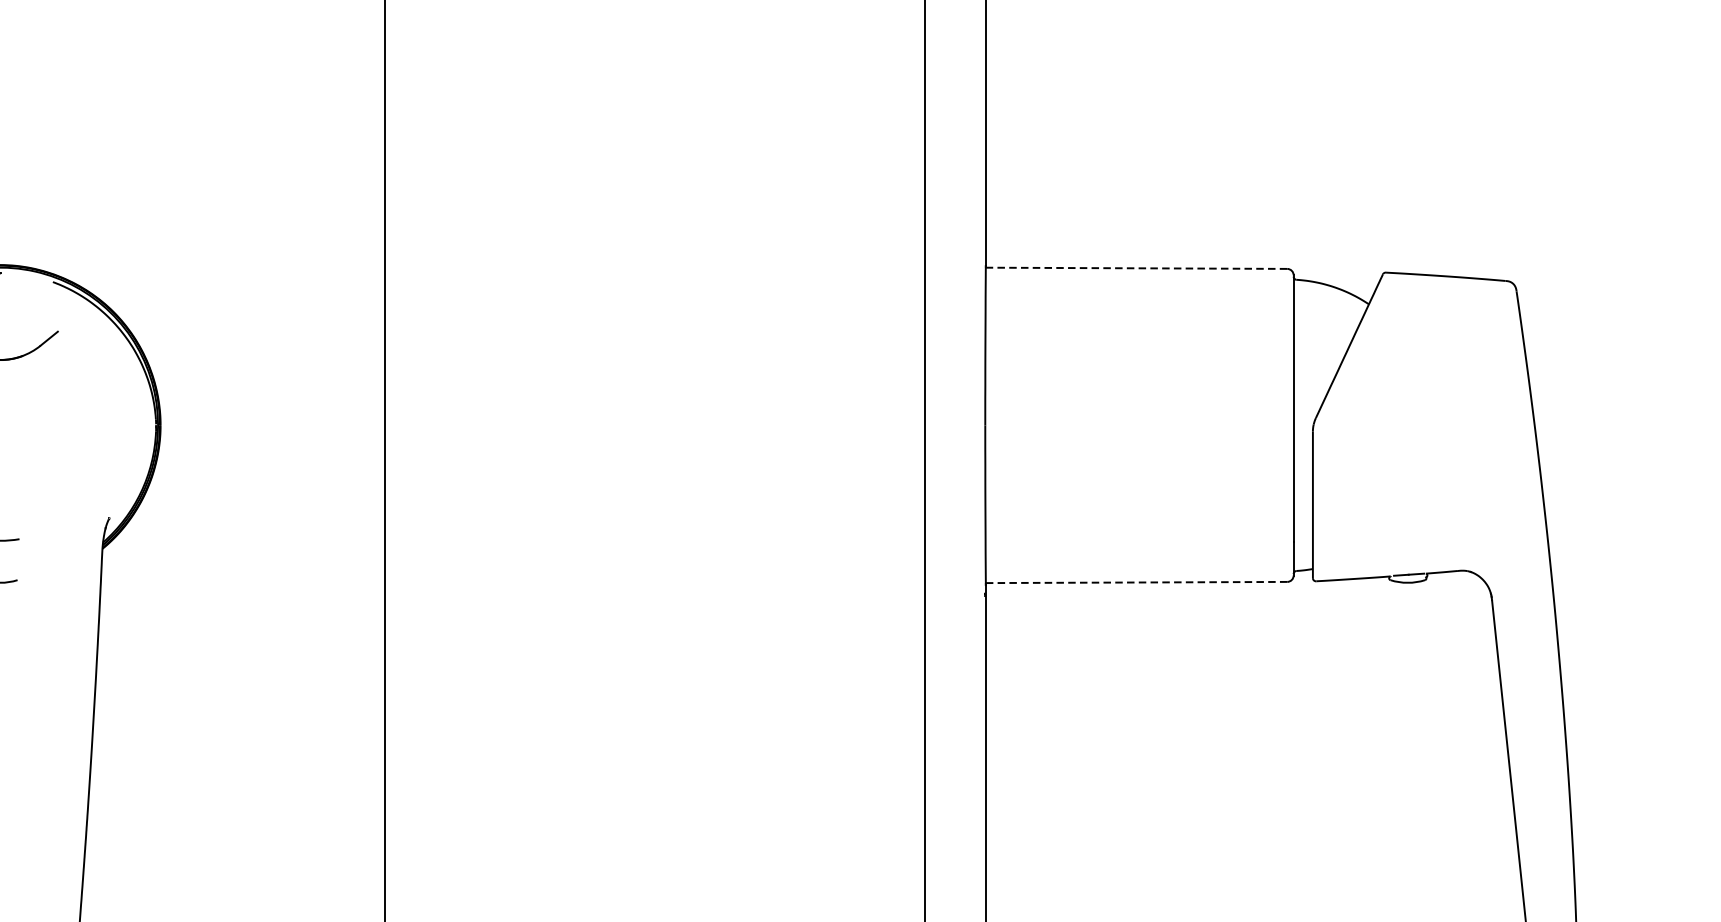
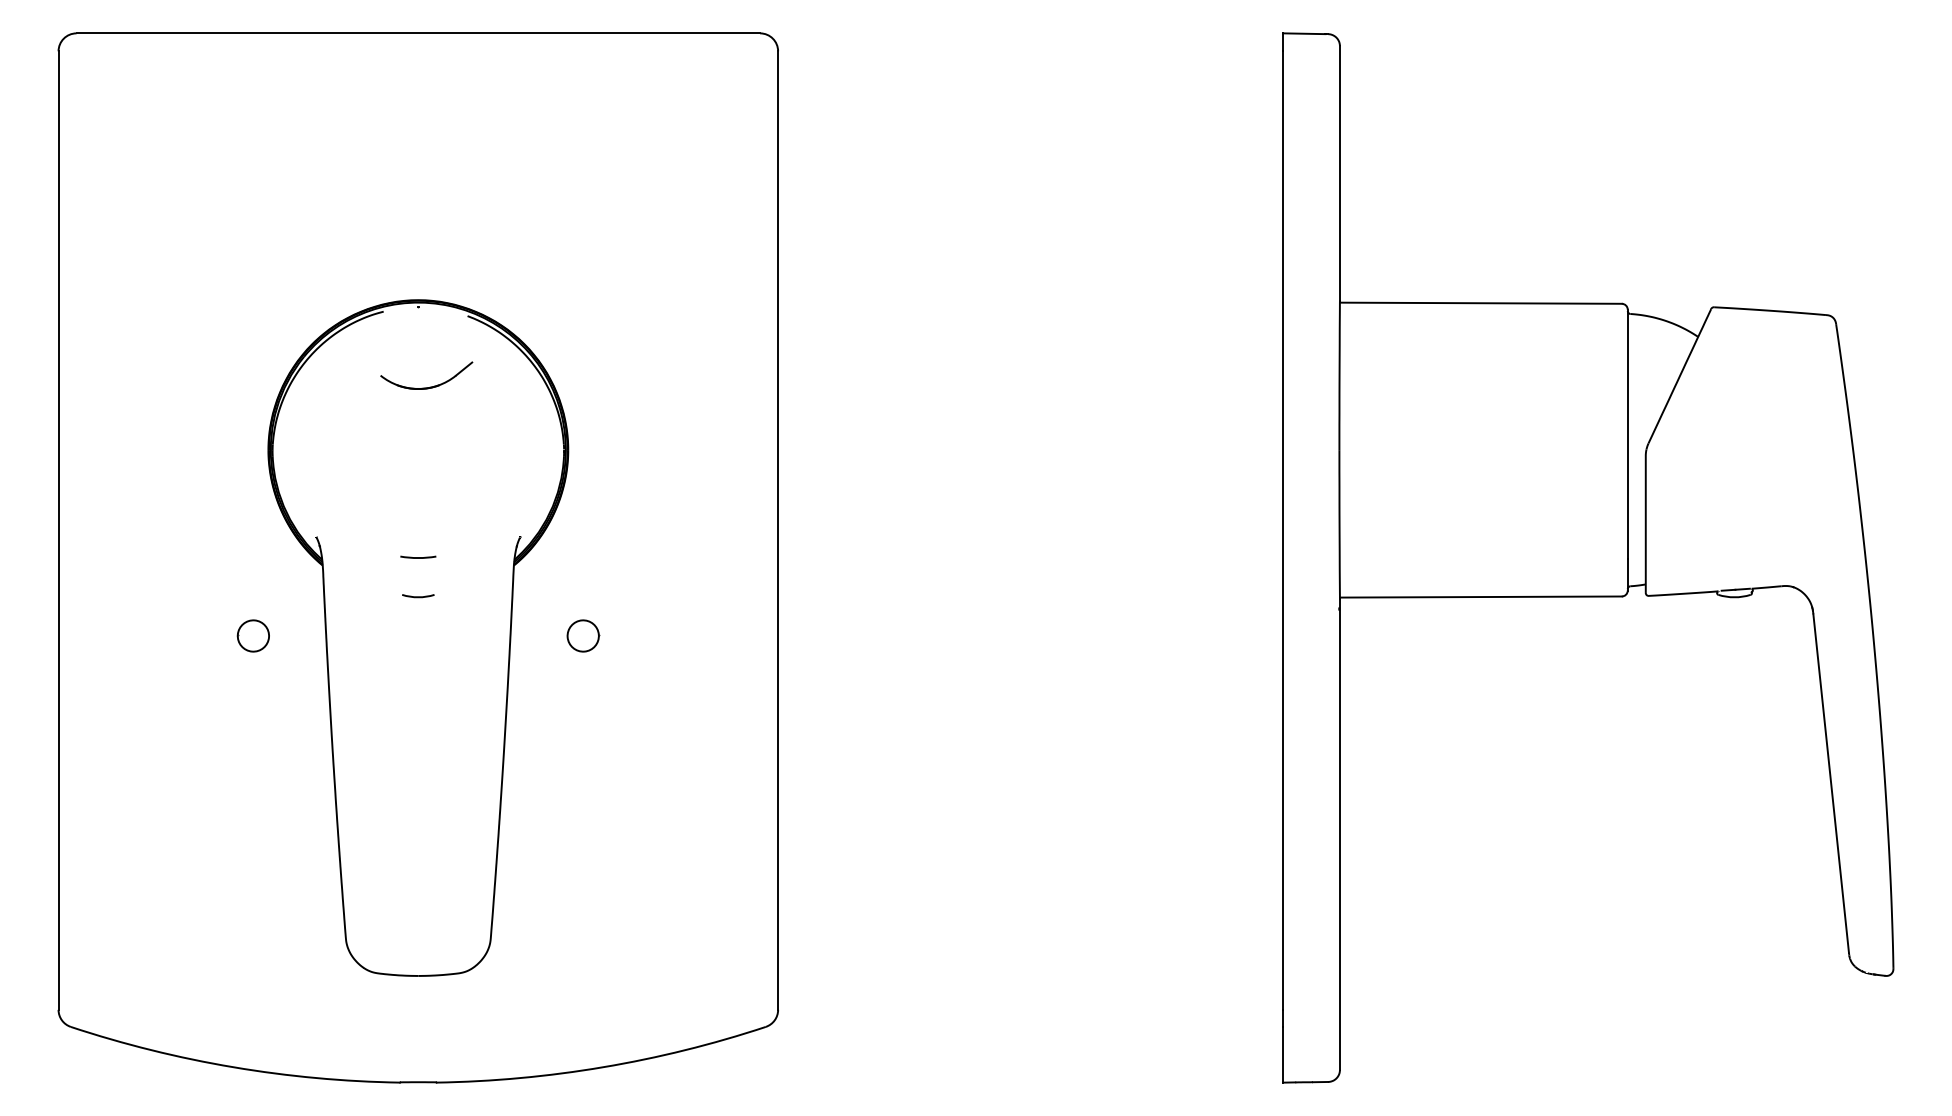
line: (1136, 268) -> (1480, 303), dashed -> solid
line: (1136, 582) -> (1480, 597), dashed -> solid
part: (176, 623) -> (583, 635), added

